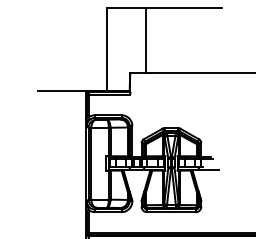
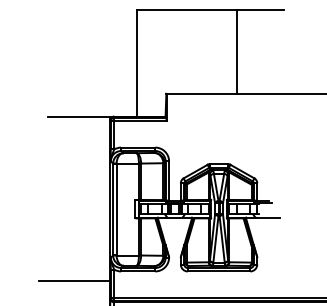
line: (146, 40) -> (237, 52), moved
line: (58, 219) -> (74, 280), added

